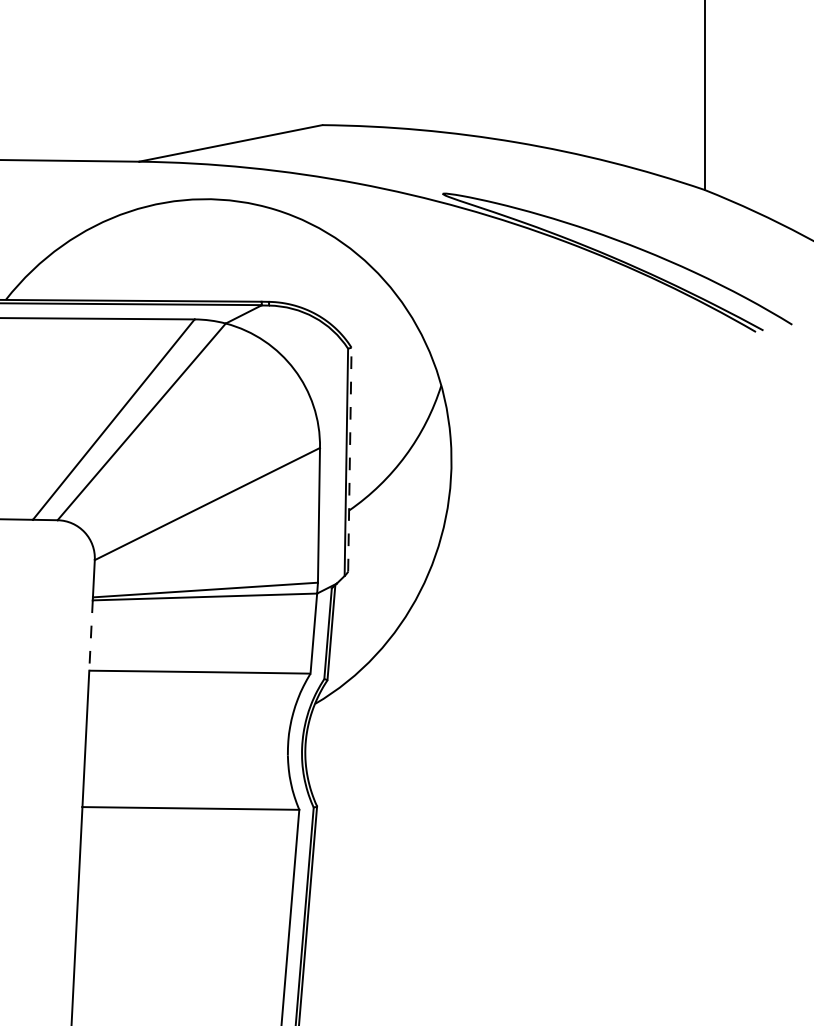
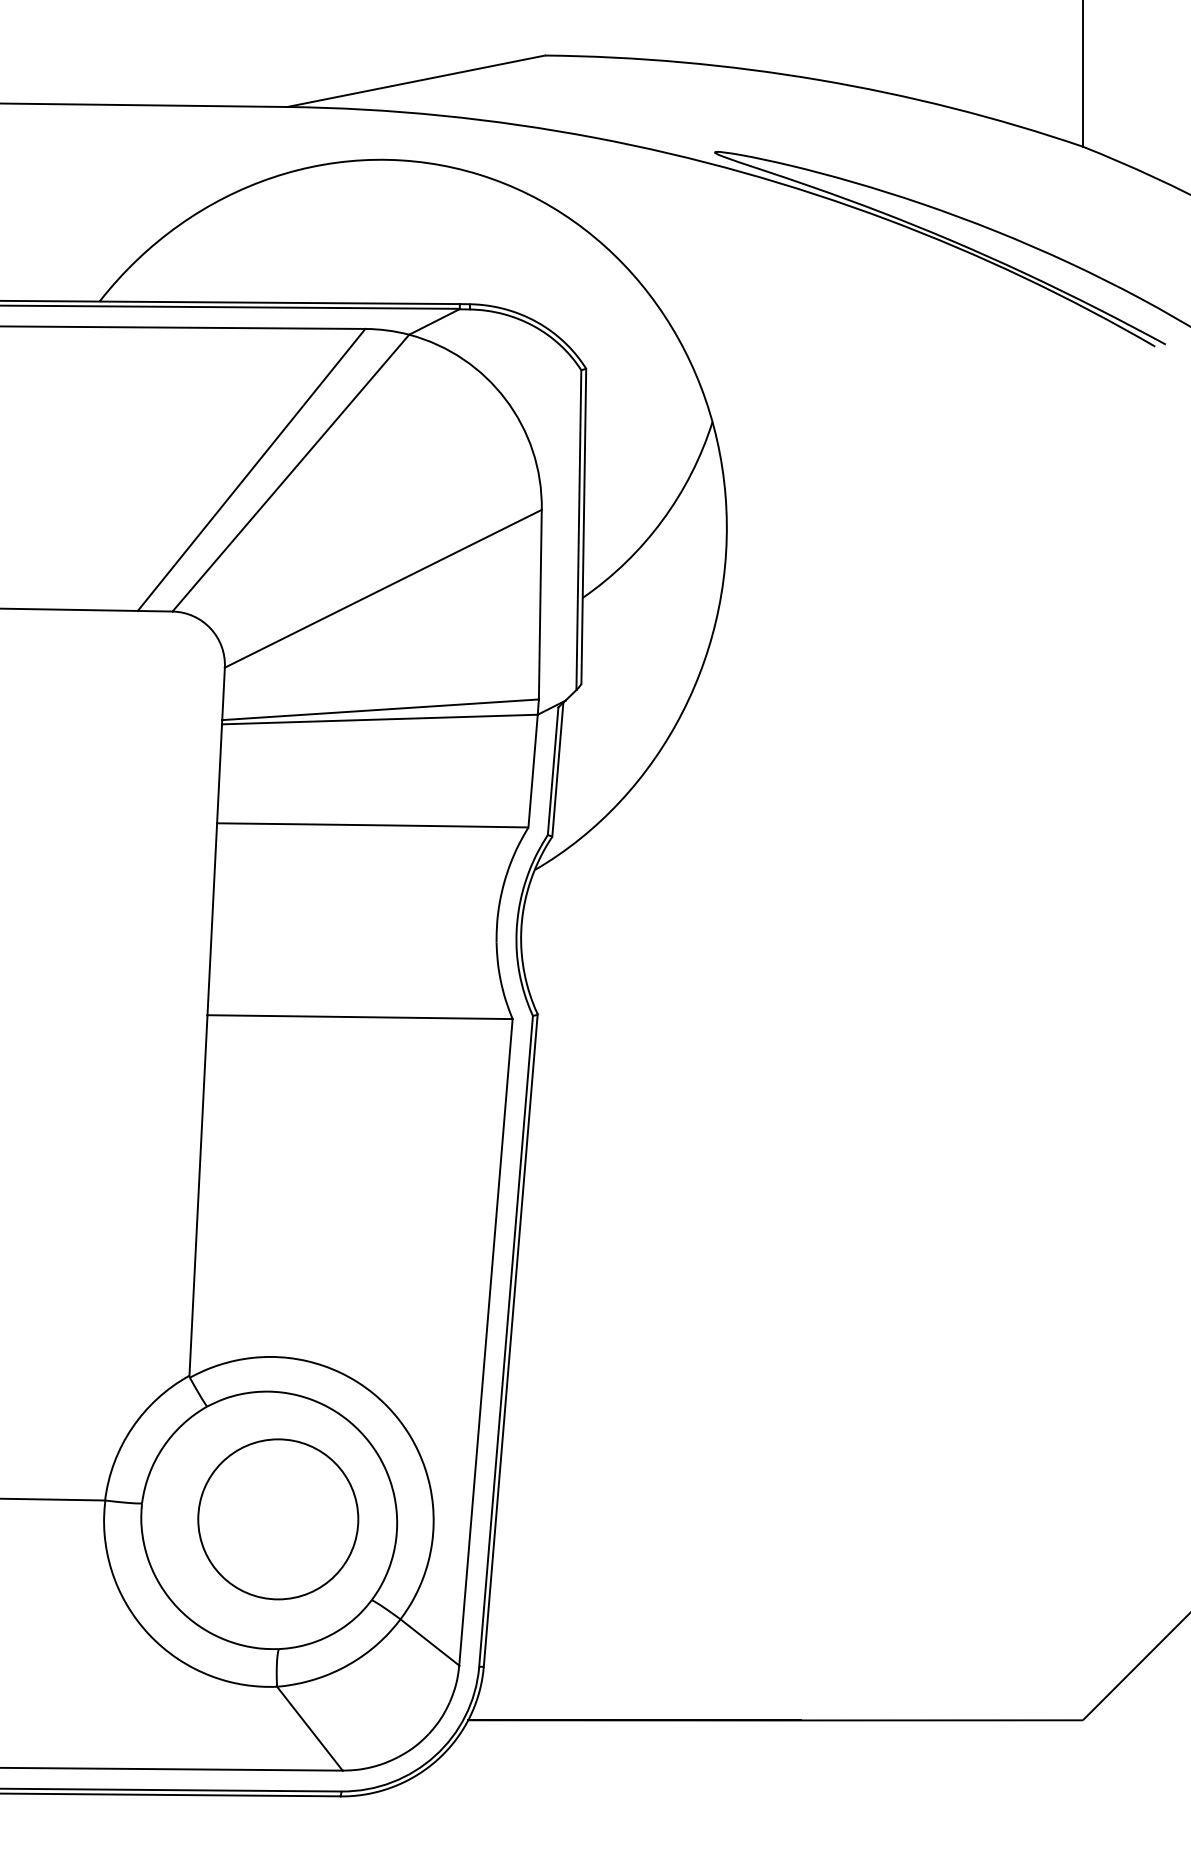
line: (349, 459) -> (583, 525), dashed -> solid
line: (90, 635) -> (219, 773), dashed -> solid

